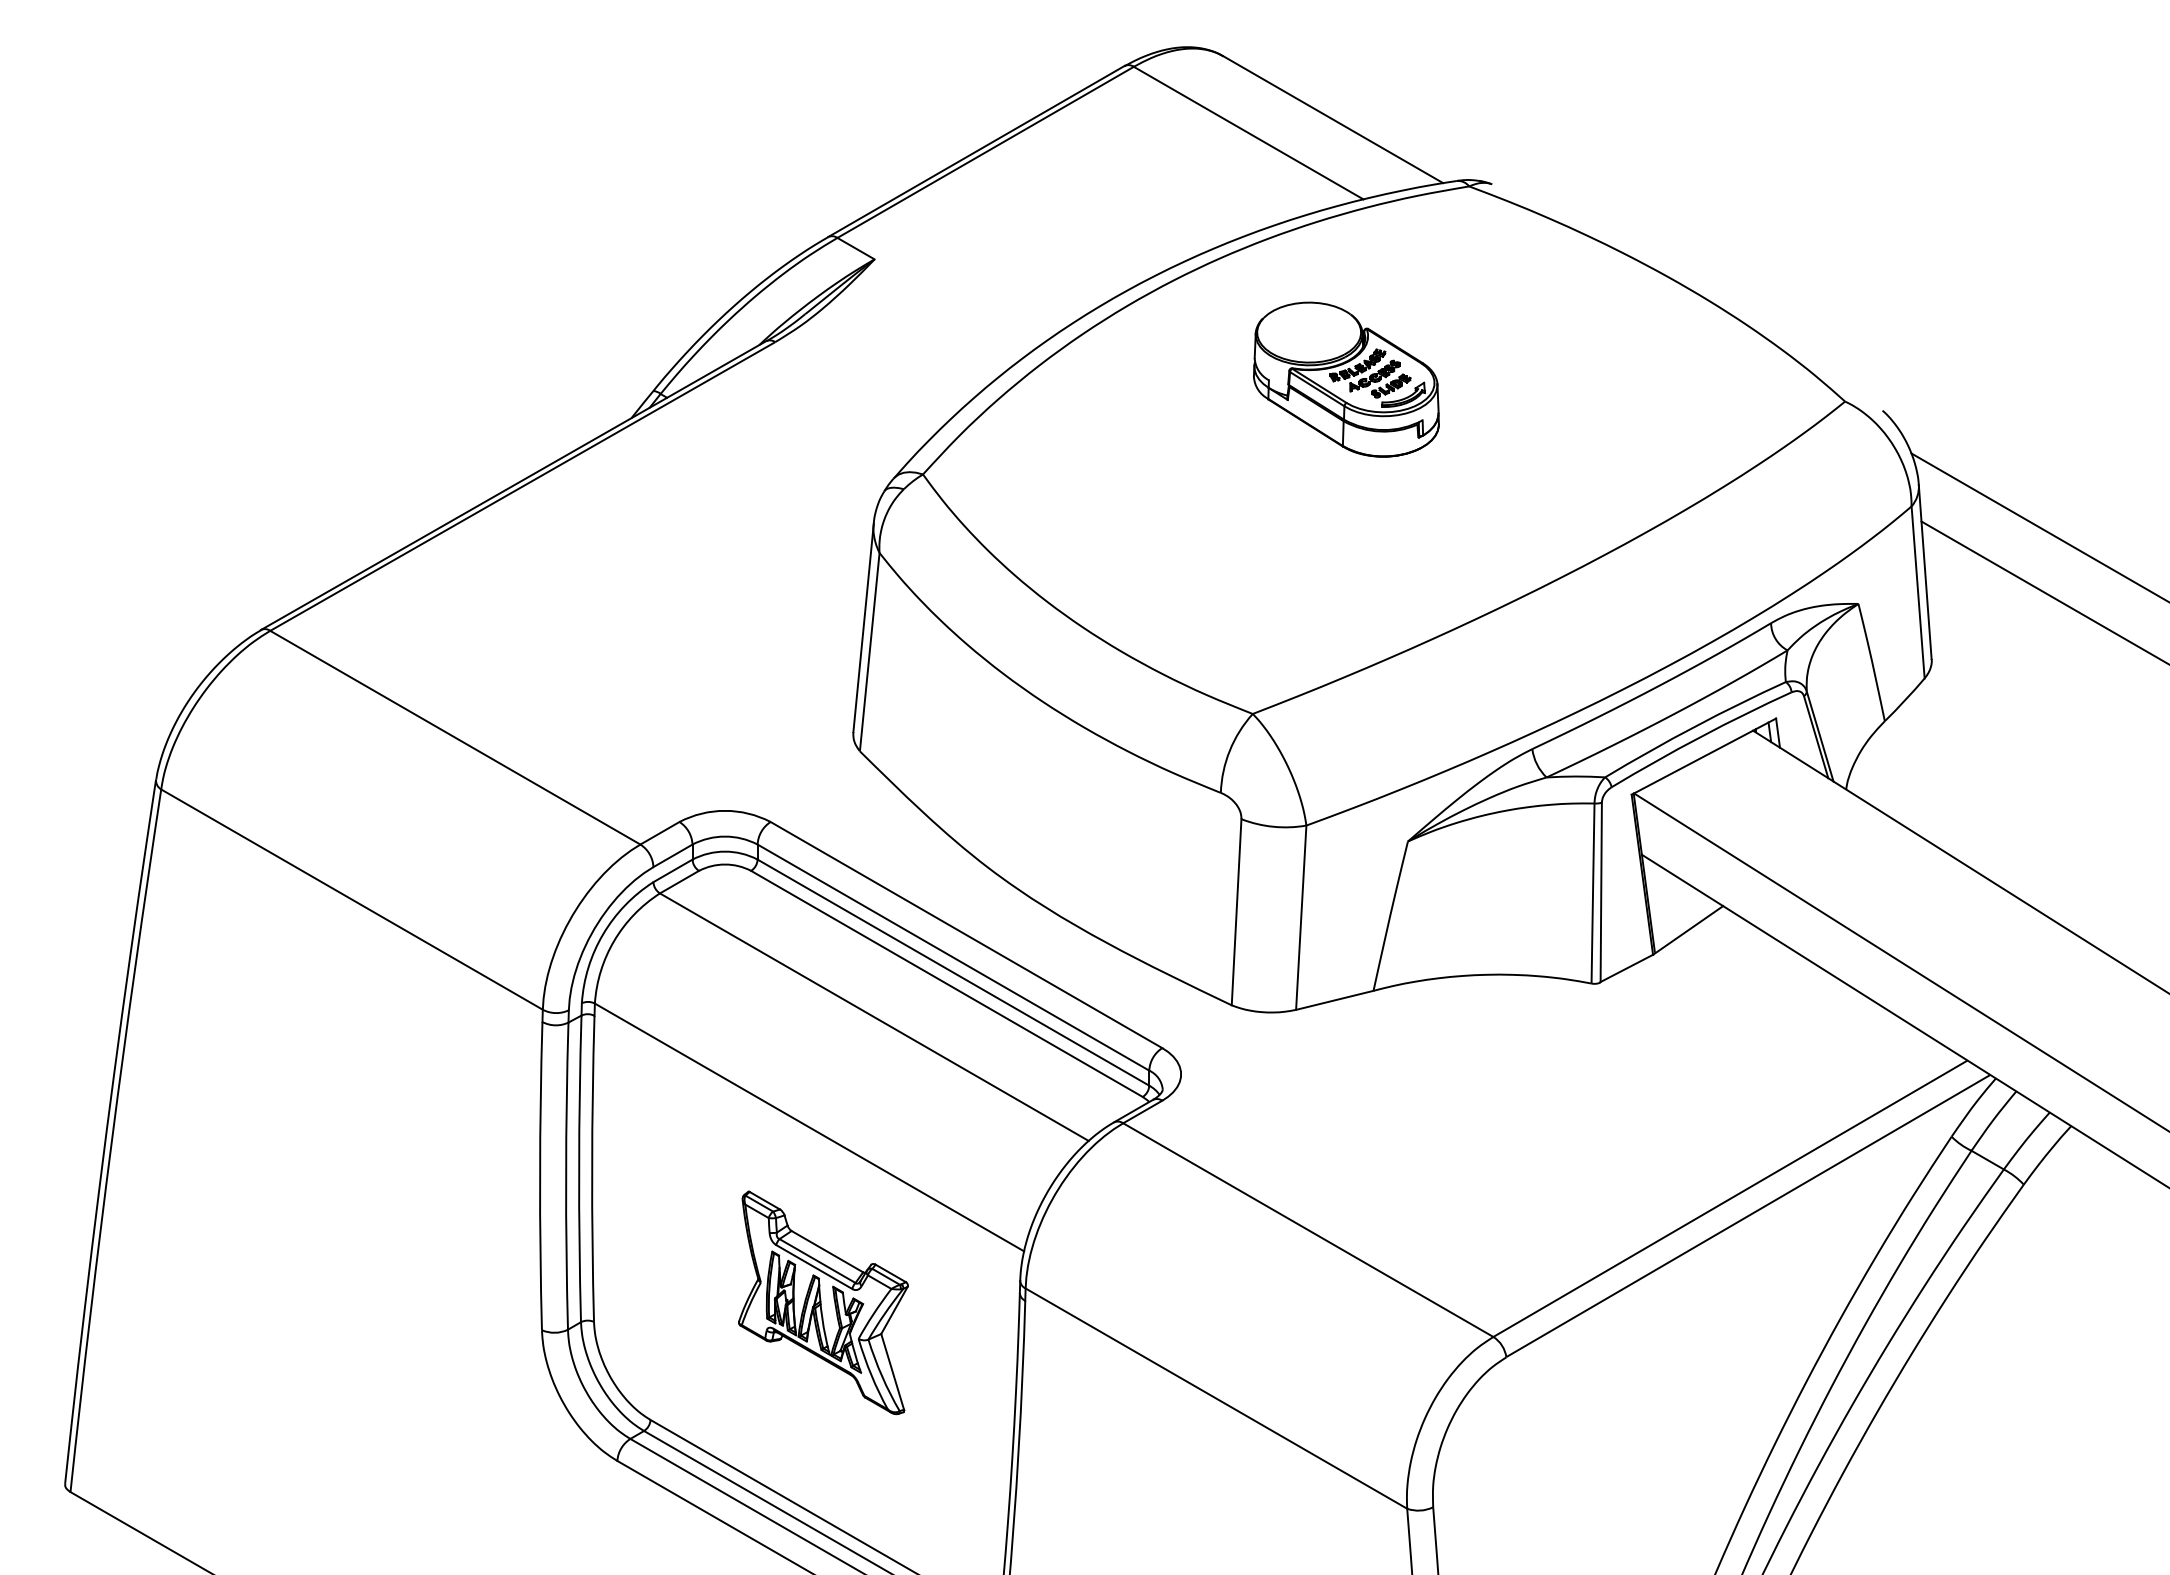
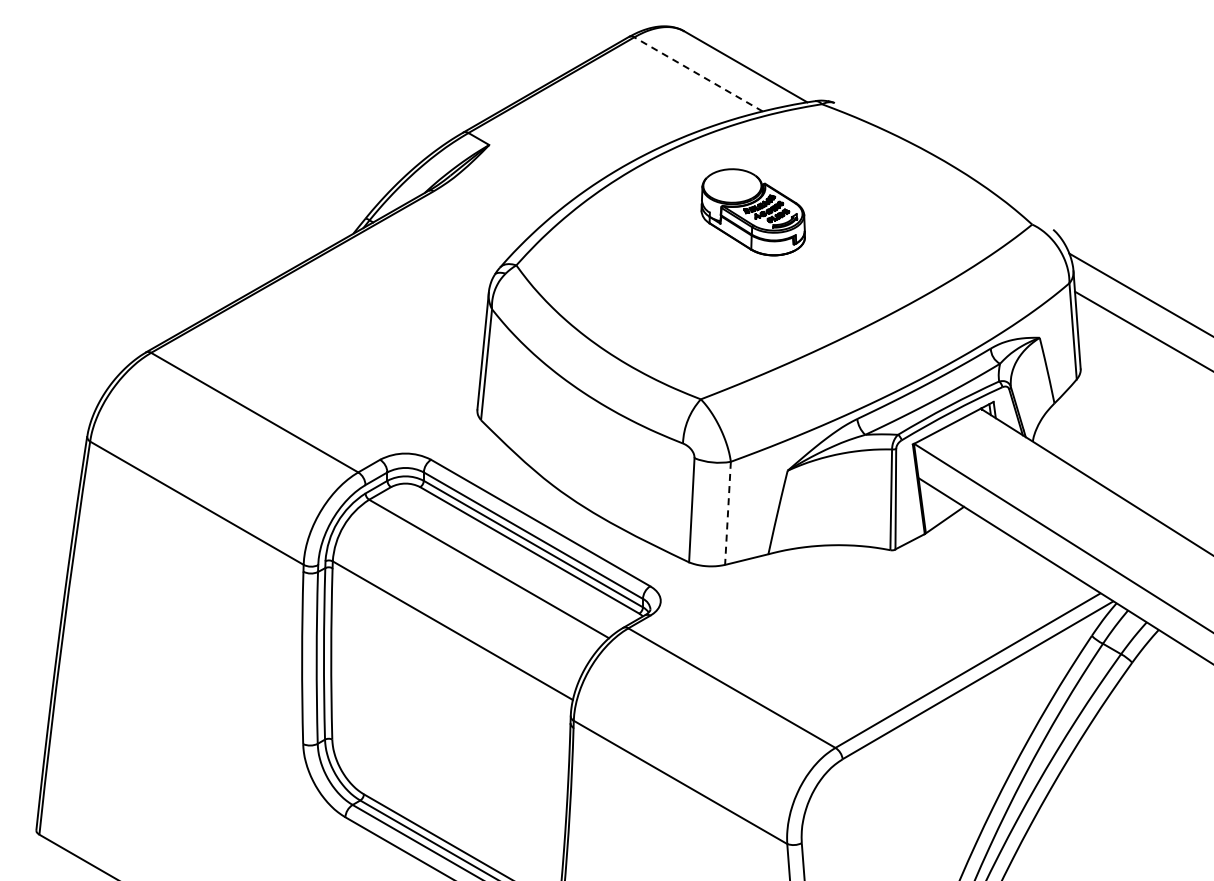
line: (1248, 133) -> (698, 74), solid -> dashed
line: (1300, 917) -> (727, 513), solid -> dashed
part: (823, 1302) -> (460, 728), removed

